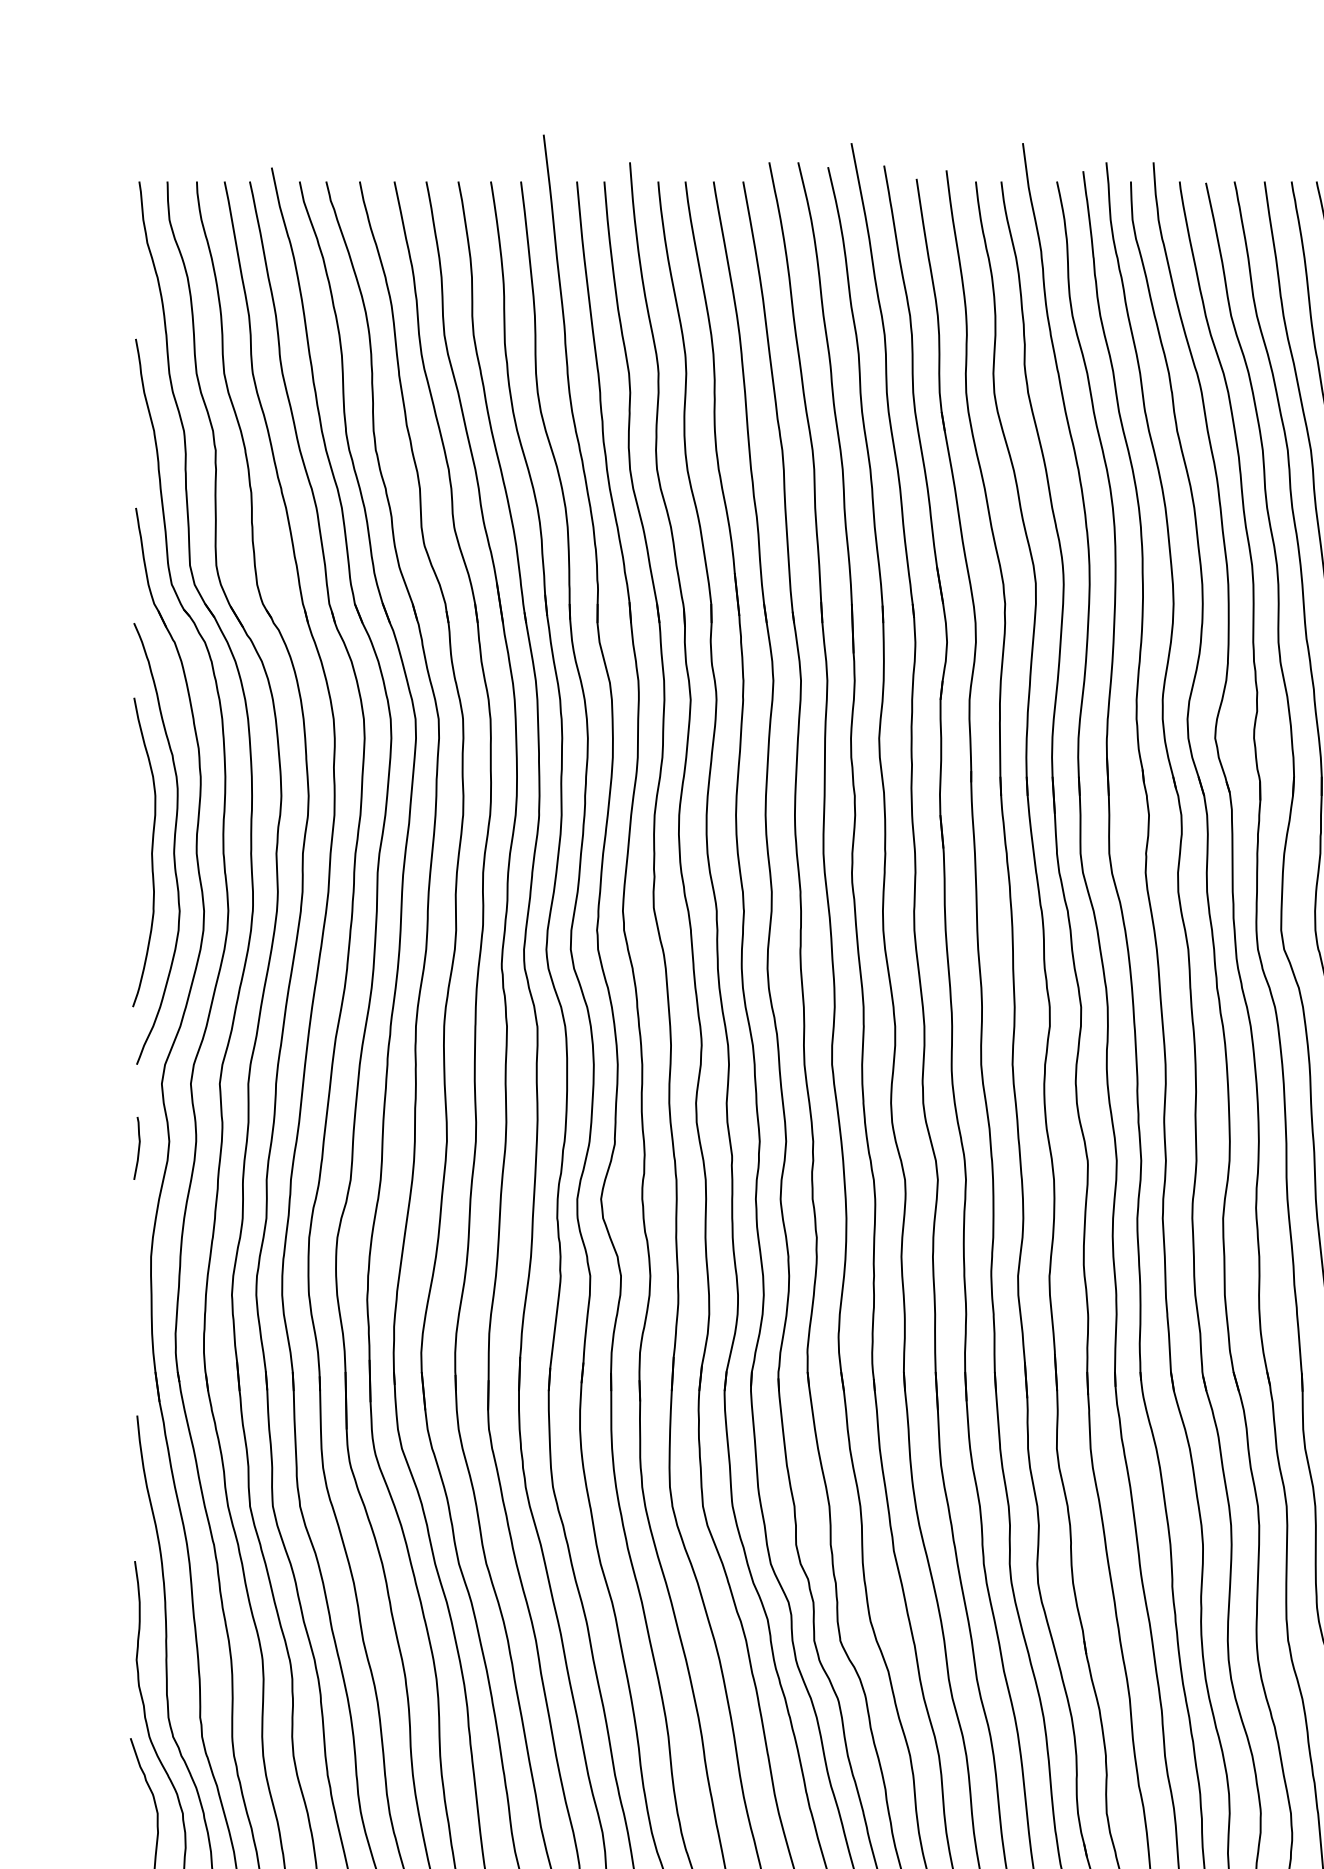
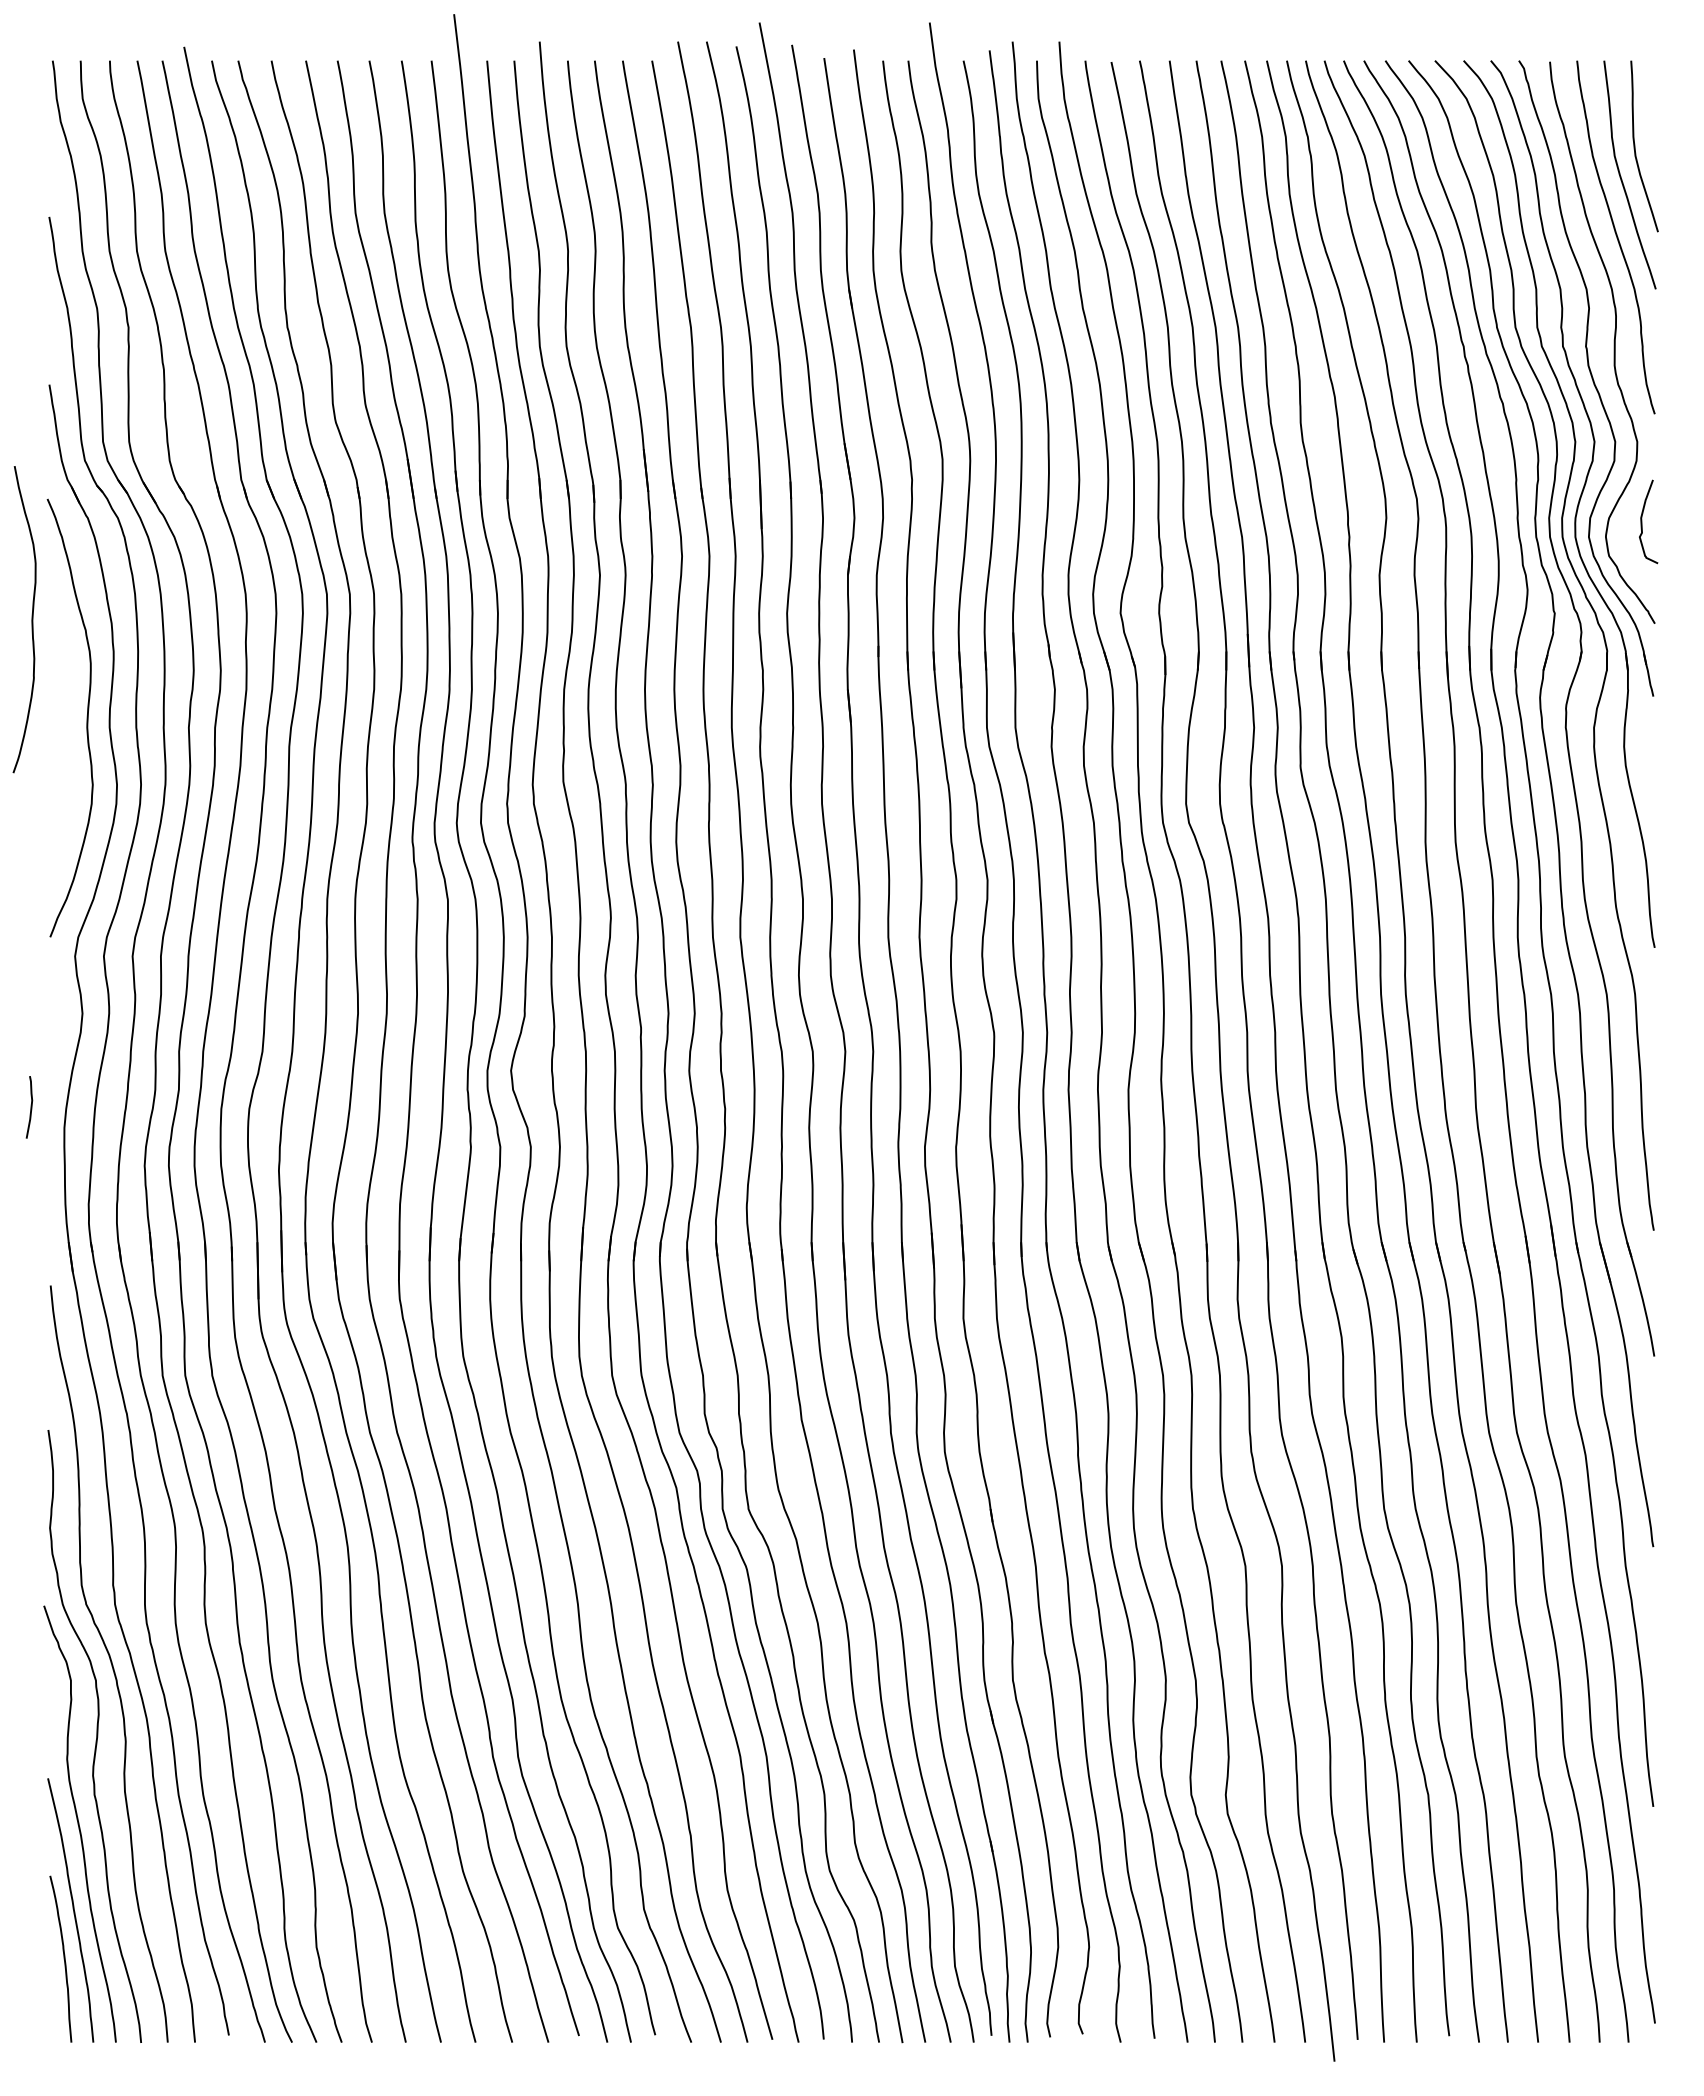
curve: (151, 852) -> (31, 619), moved
curve: (138, 1148) -> (30, 1107), moved

